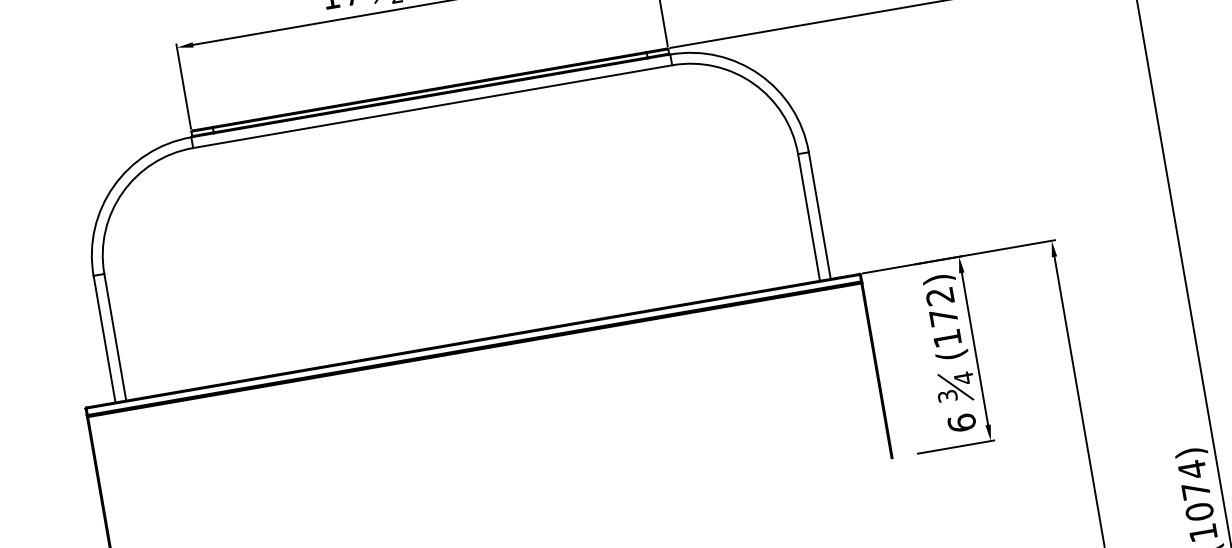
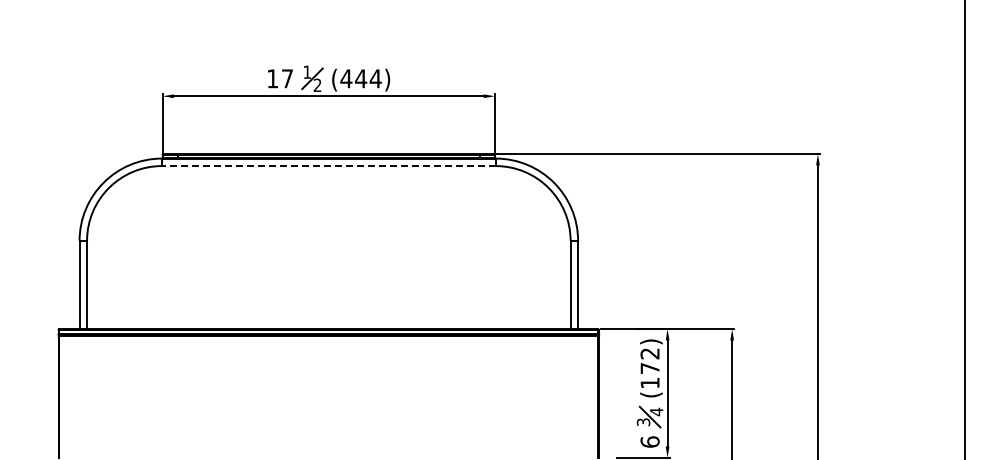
line: (432, 107) -> (328, 166), solid -> dashed

